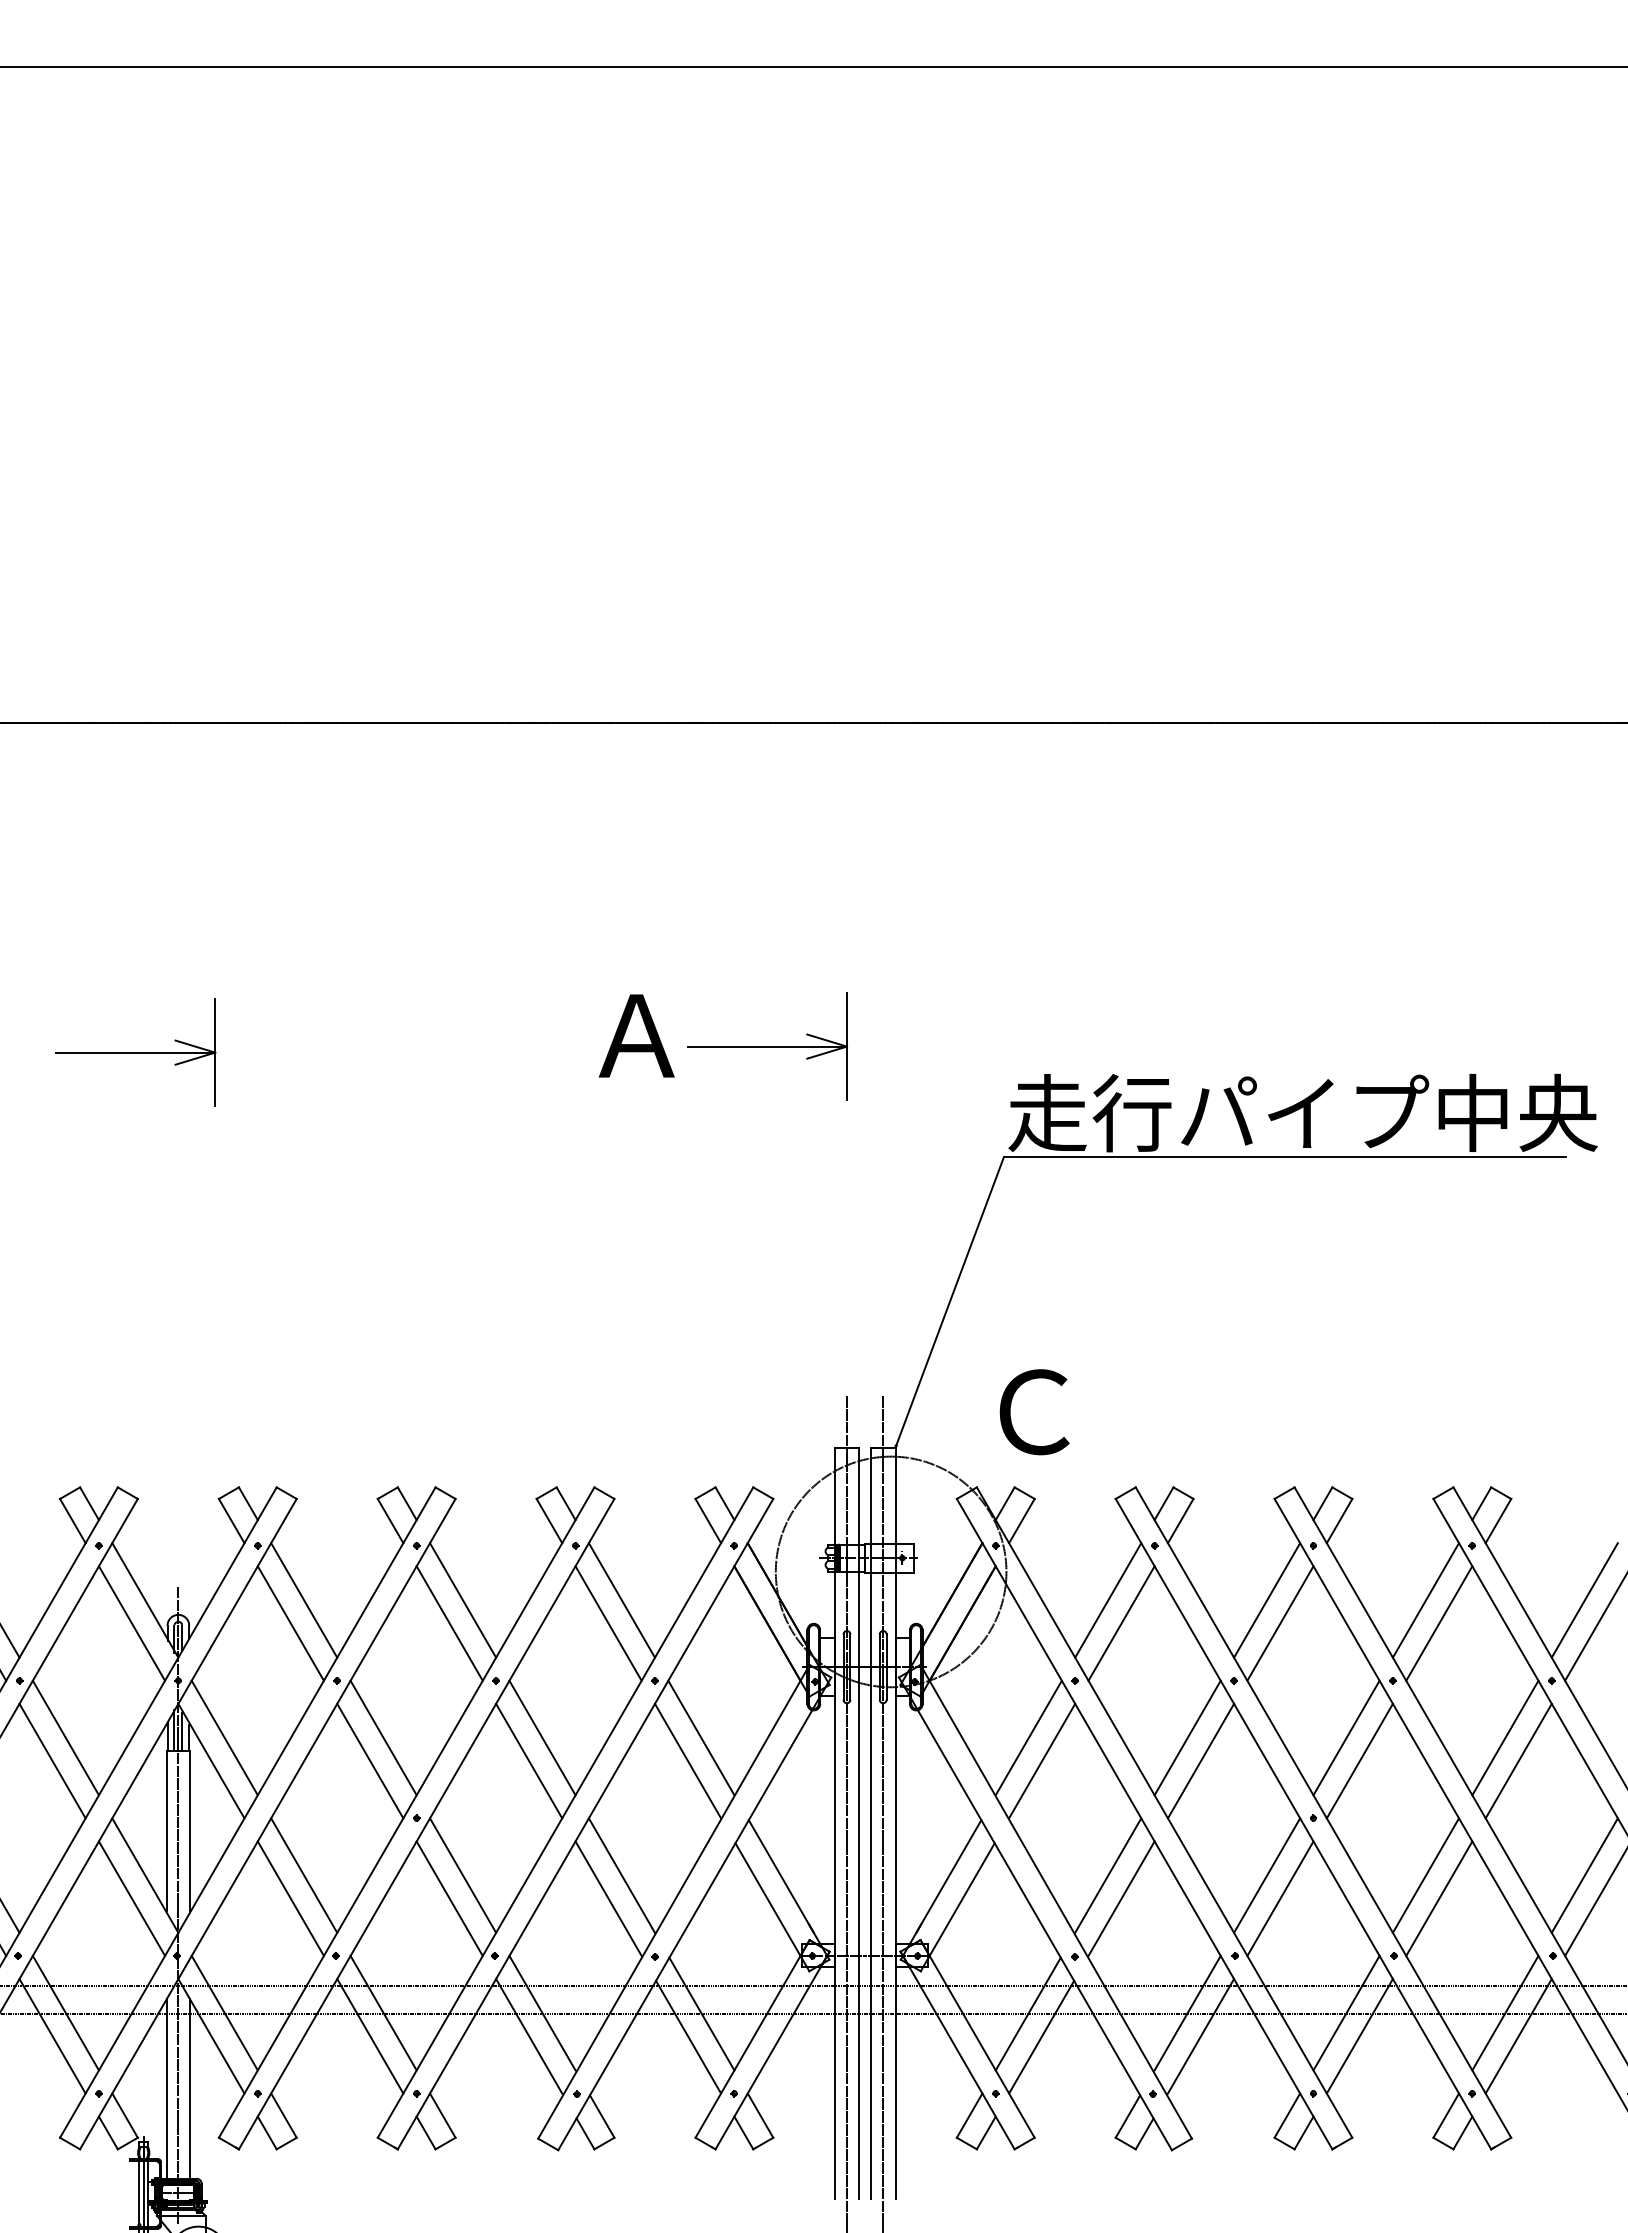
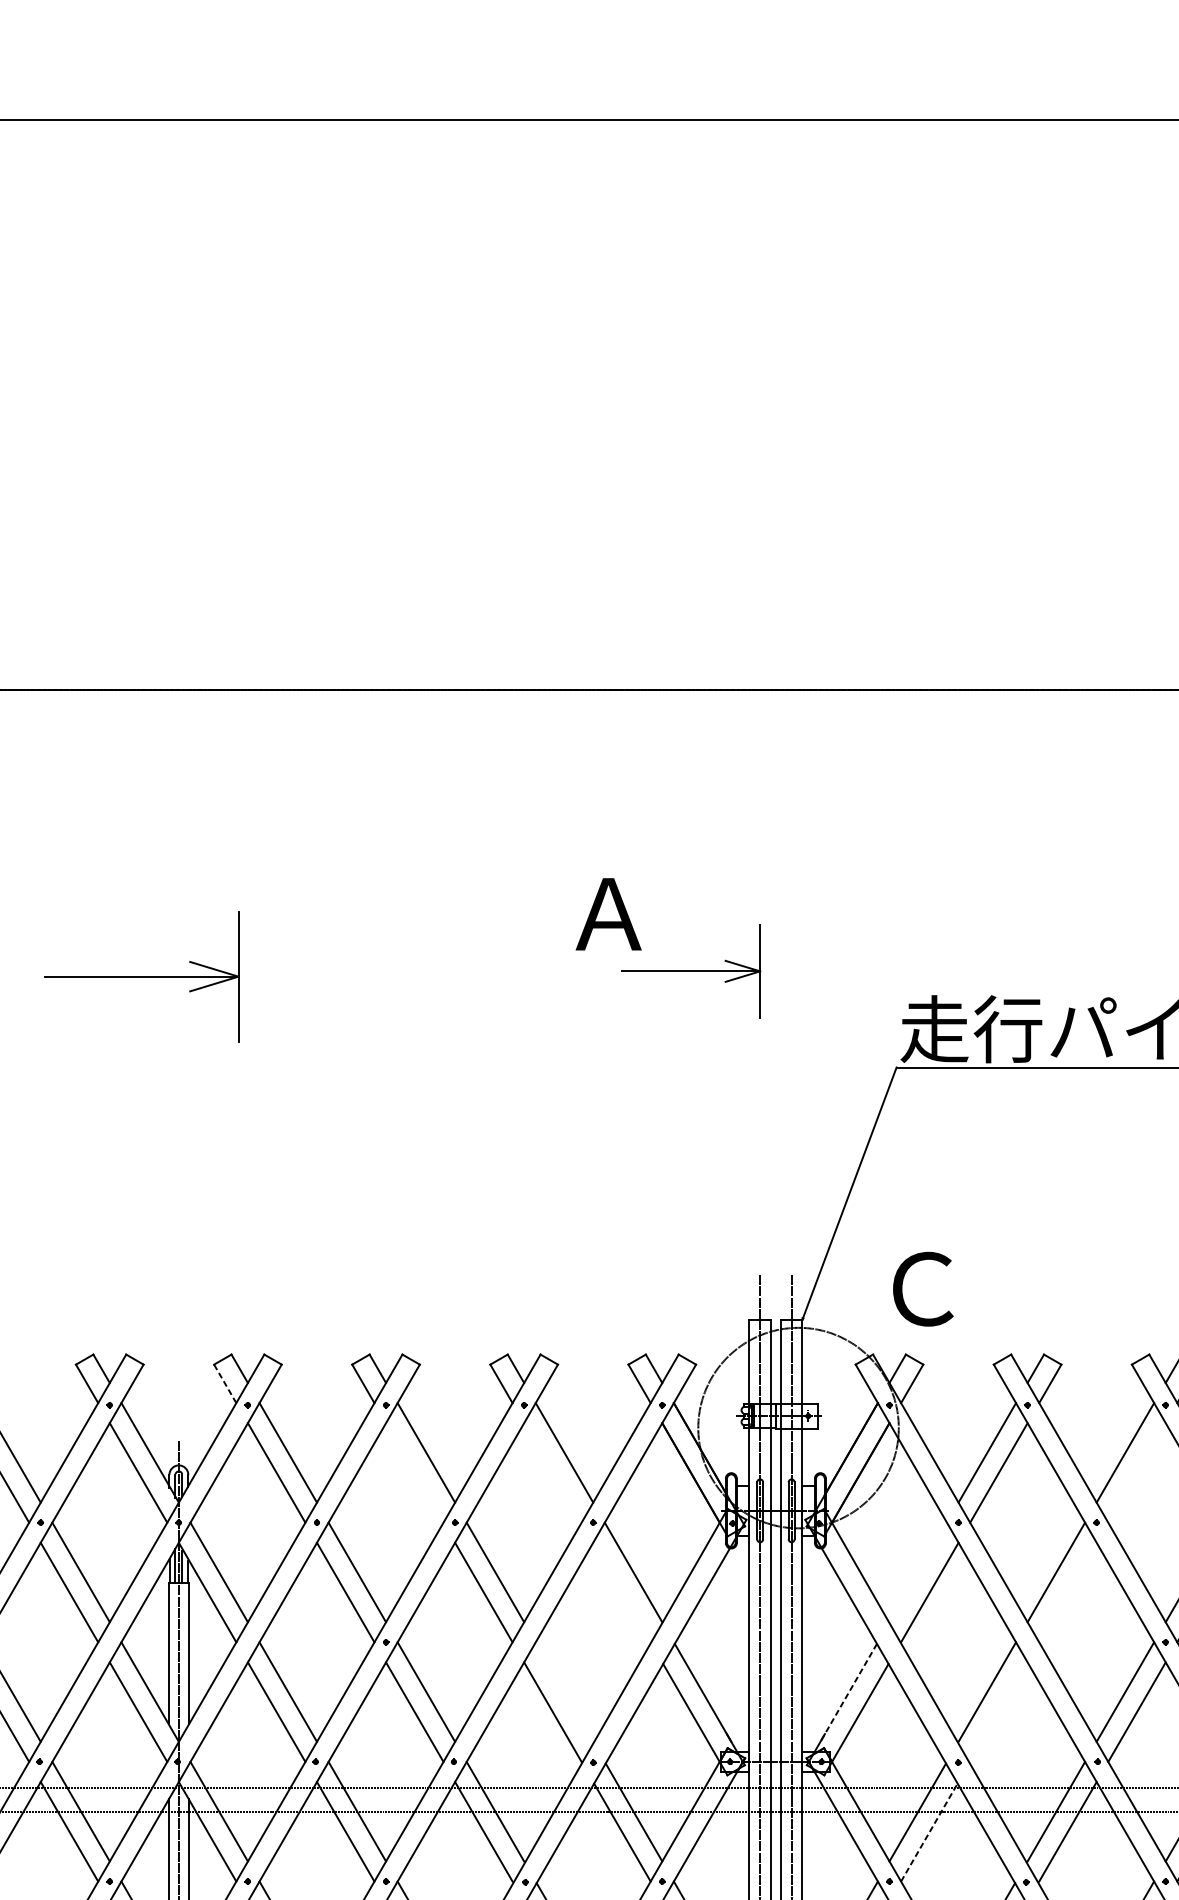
text: (636, 1035) -> (608, 913), moved
part: (135, 1052) -> (141, 976), size x1.4
line: (231, 1521) -> (225, 1384), solid -> dashed
line: (449, 1623) -> (414, 1472), removed
line: (608, 1623) -> (552, 1472), removed
line: (1280, 1623) -> (1137, 1472), removed
line: (1028, 1737) -> (917, 1572), removed
line: (687, 1760) -> (621, 1592), removed
line: (1200, 1760) -> (1067, 1592), removed
line: (621, 1875) -> (564, 1692), removed
line: (948, 1876) -> (848, 1692), solid -> dashed
line: (1121, 1898) -> (998, 1712), removed
line: (1041, 2036) -> (929, 1831), solid -> dashed

